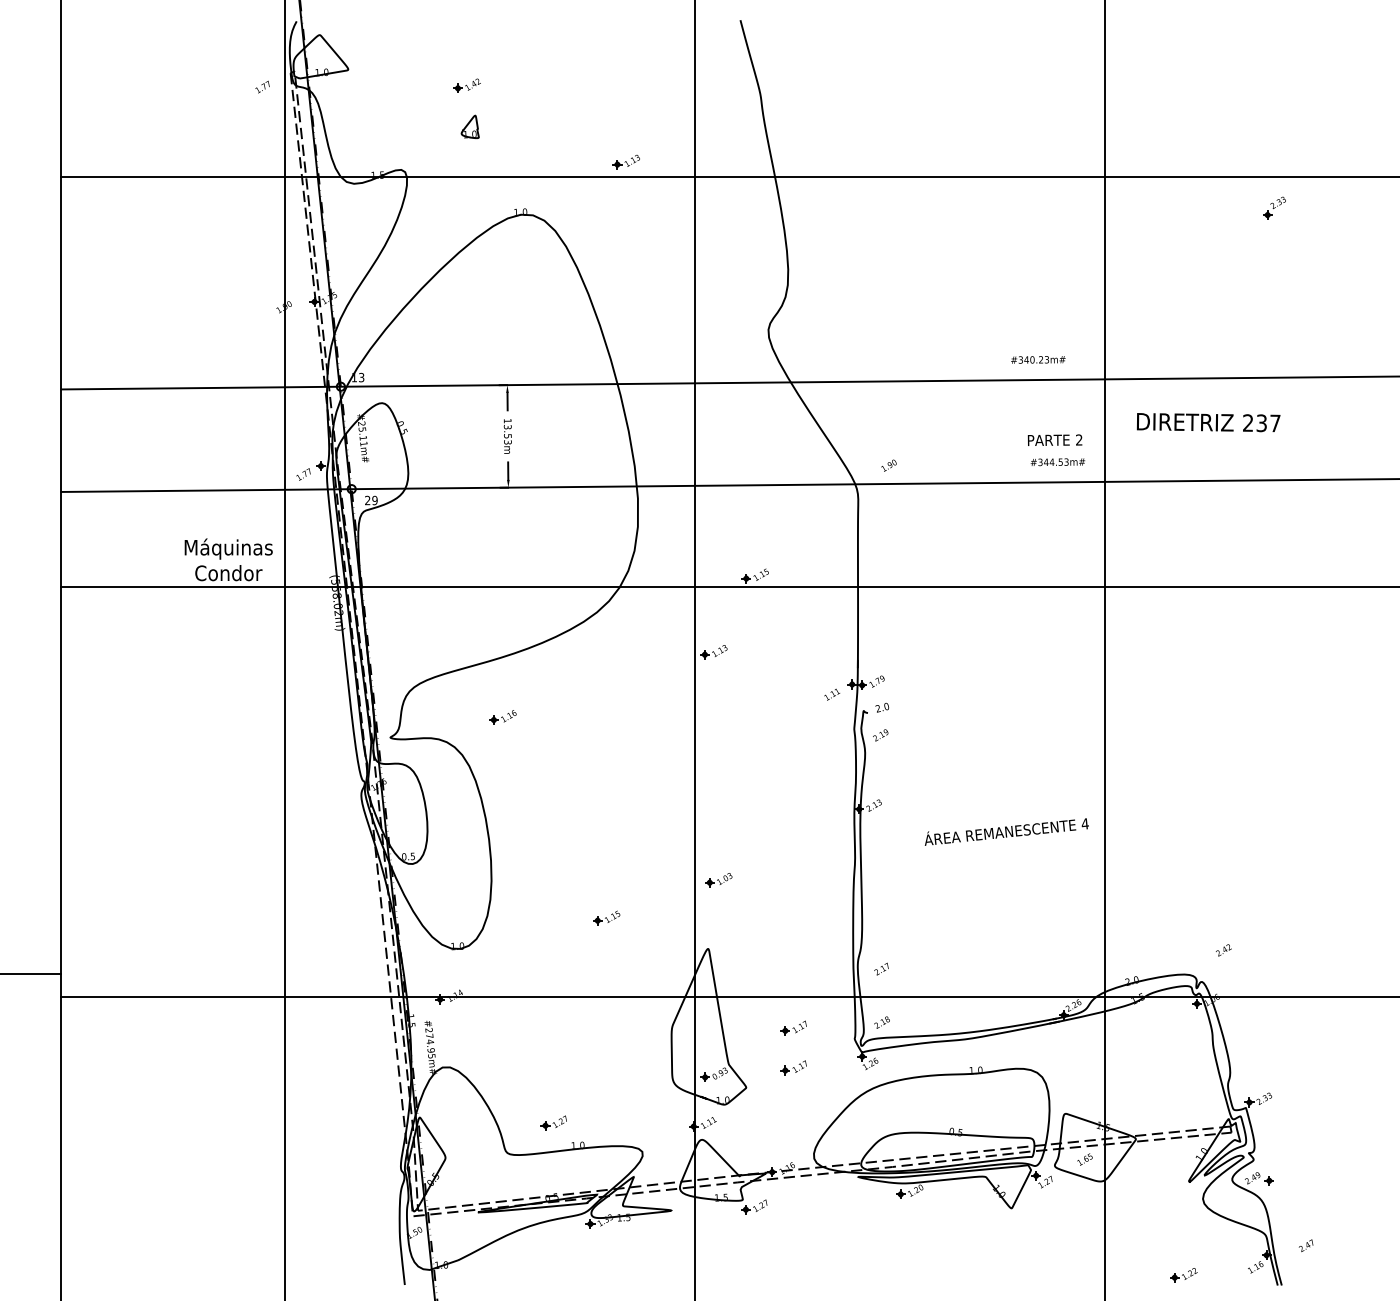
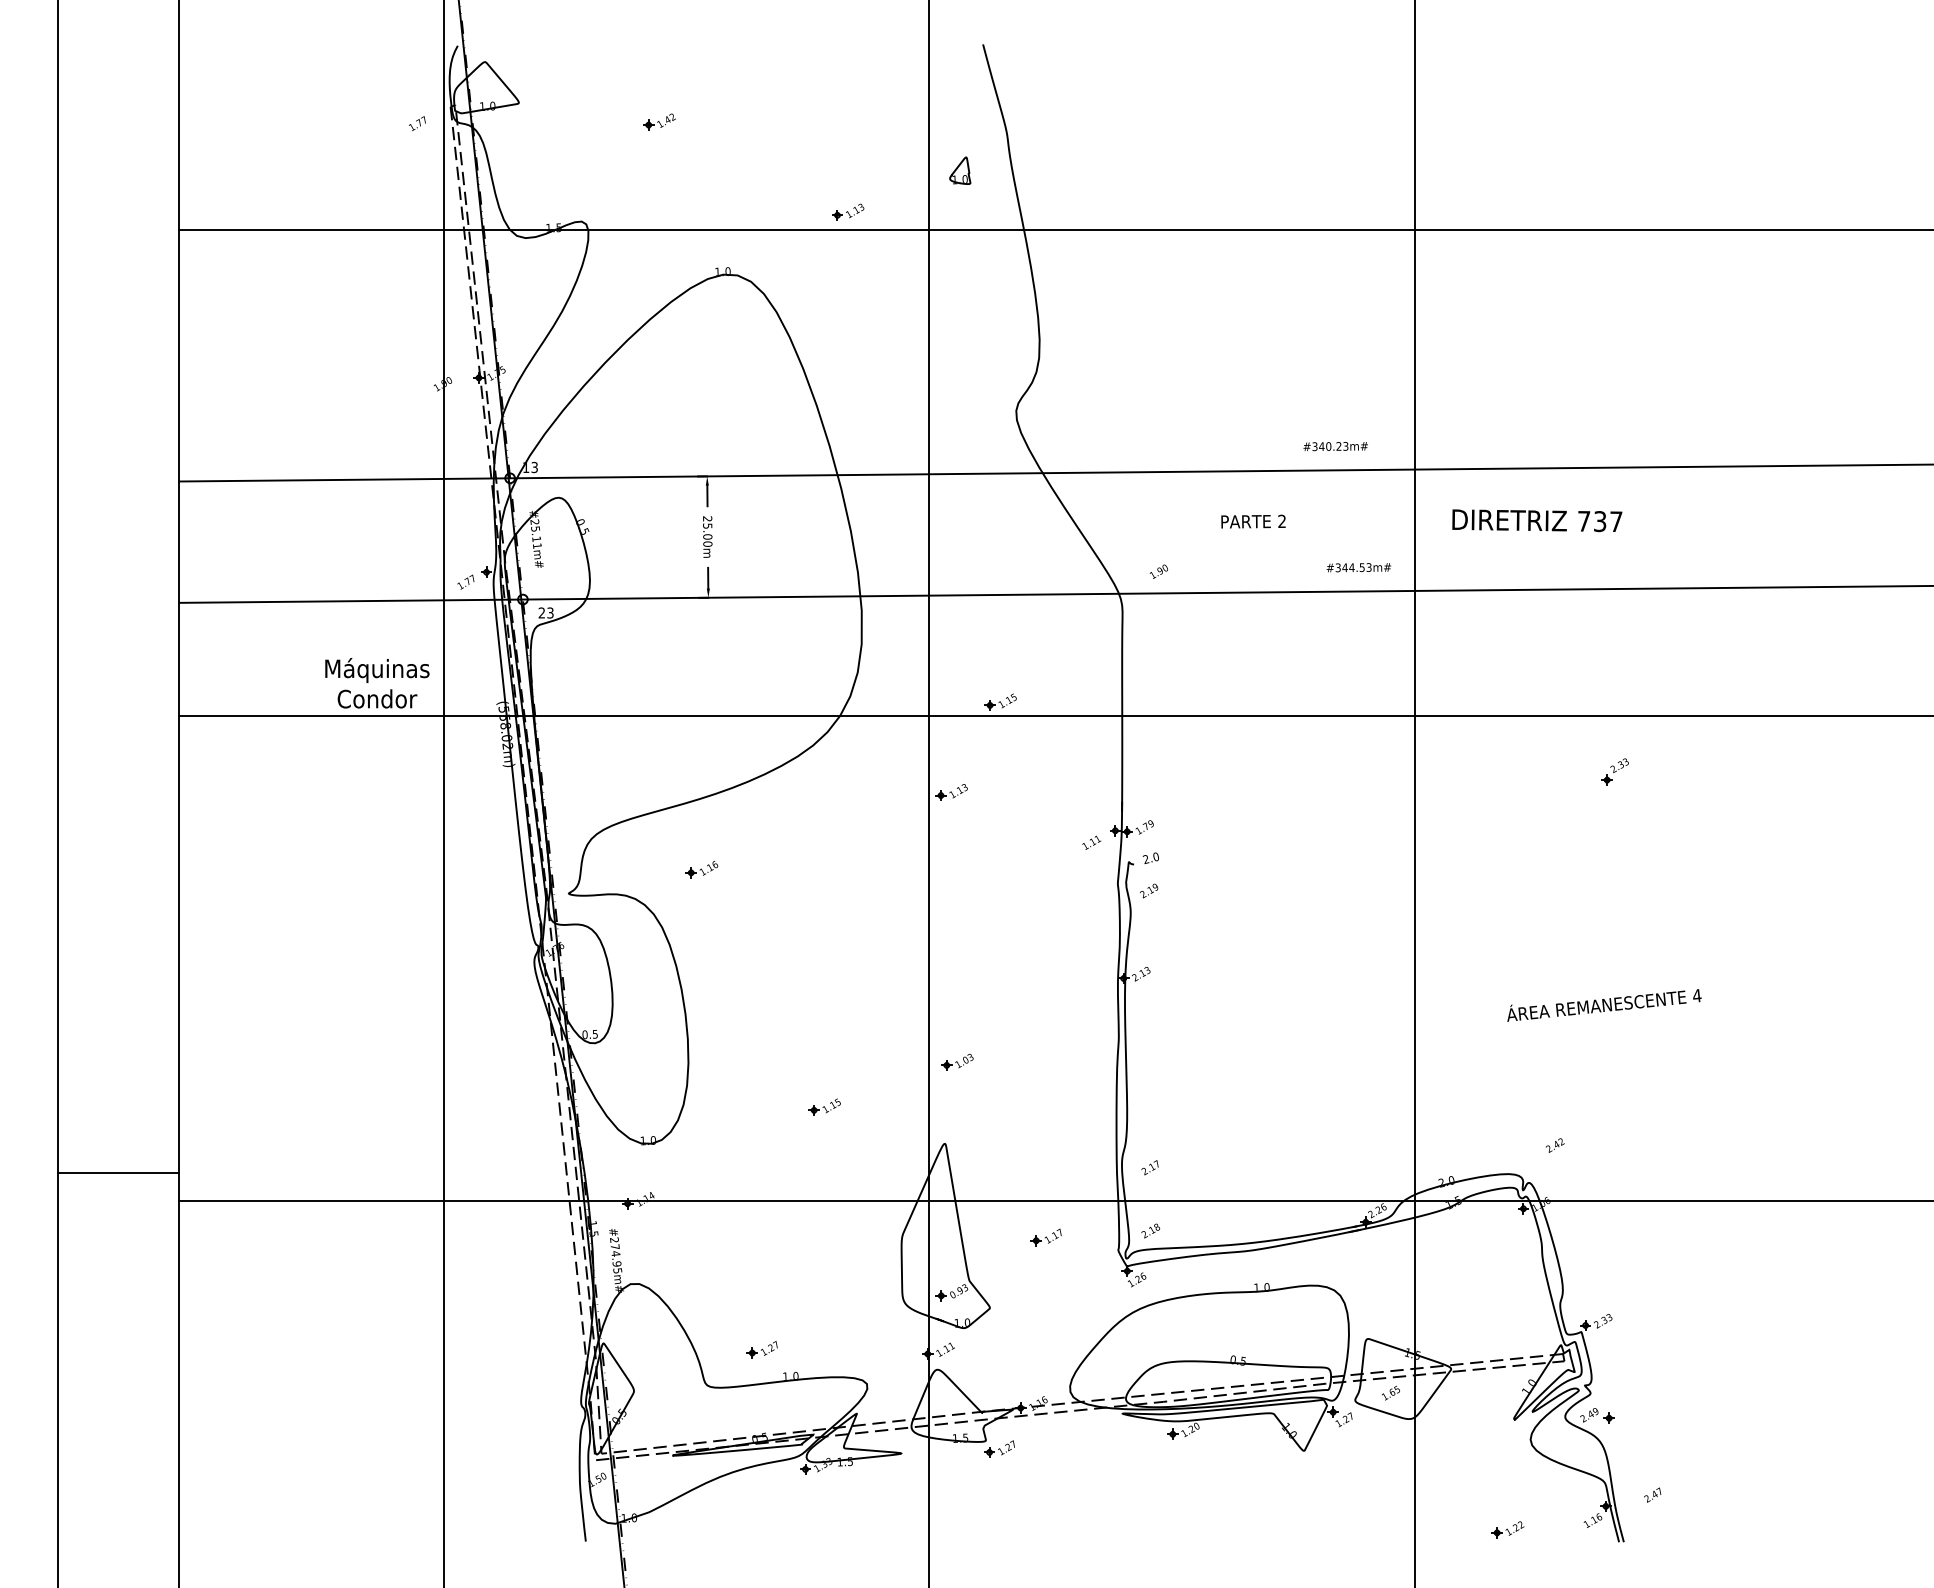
part: (470, 126) -> (960, 170), moved
part: (1273, 207) -> (1614, 771), moved
text: (1248, 422) -> (1584, 520), 237 -> 737
text: (507, 431) -> (707, 531), 13.53m -> 25.00m
text: (1055, 440) -> (1253, 521), moved
text: (375, 500) -> (550, 612), 29 -> 23
text: (1006, 832) -> (1604, 1005), moved
part: (793, 1067) -> (1045, 1284), removed

